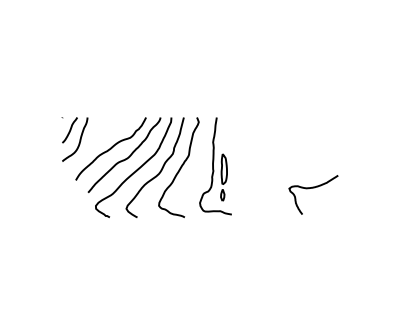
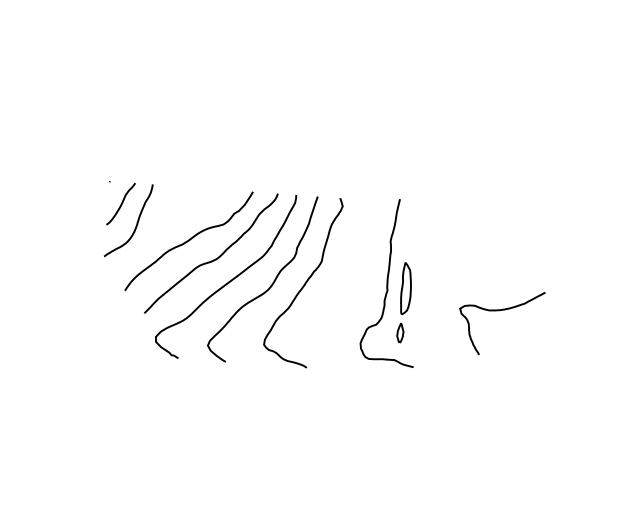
part: (215, 166) -> (391, 282), moved
curve: (313, 188) -> (501, 311), moved

